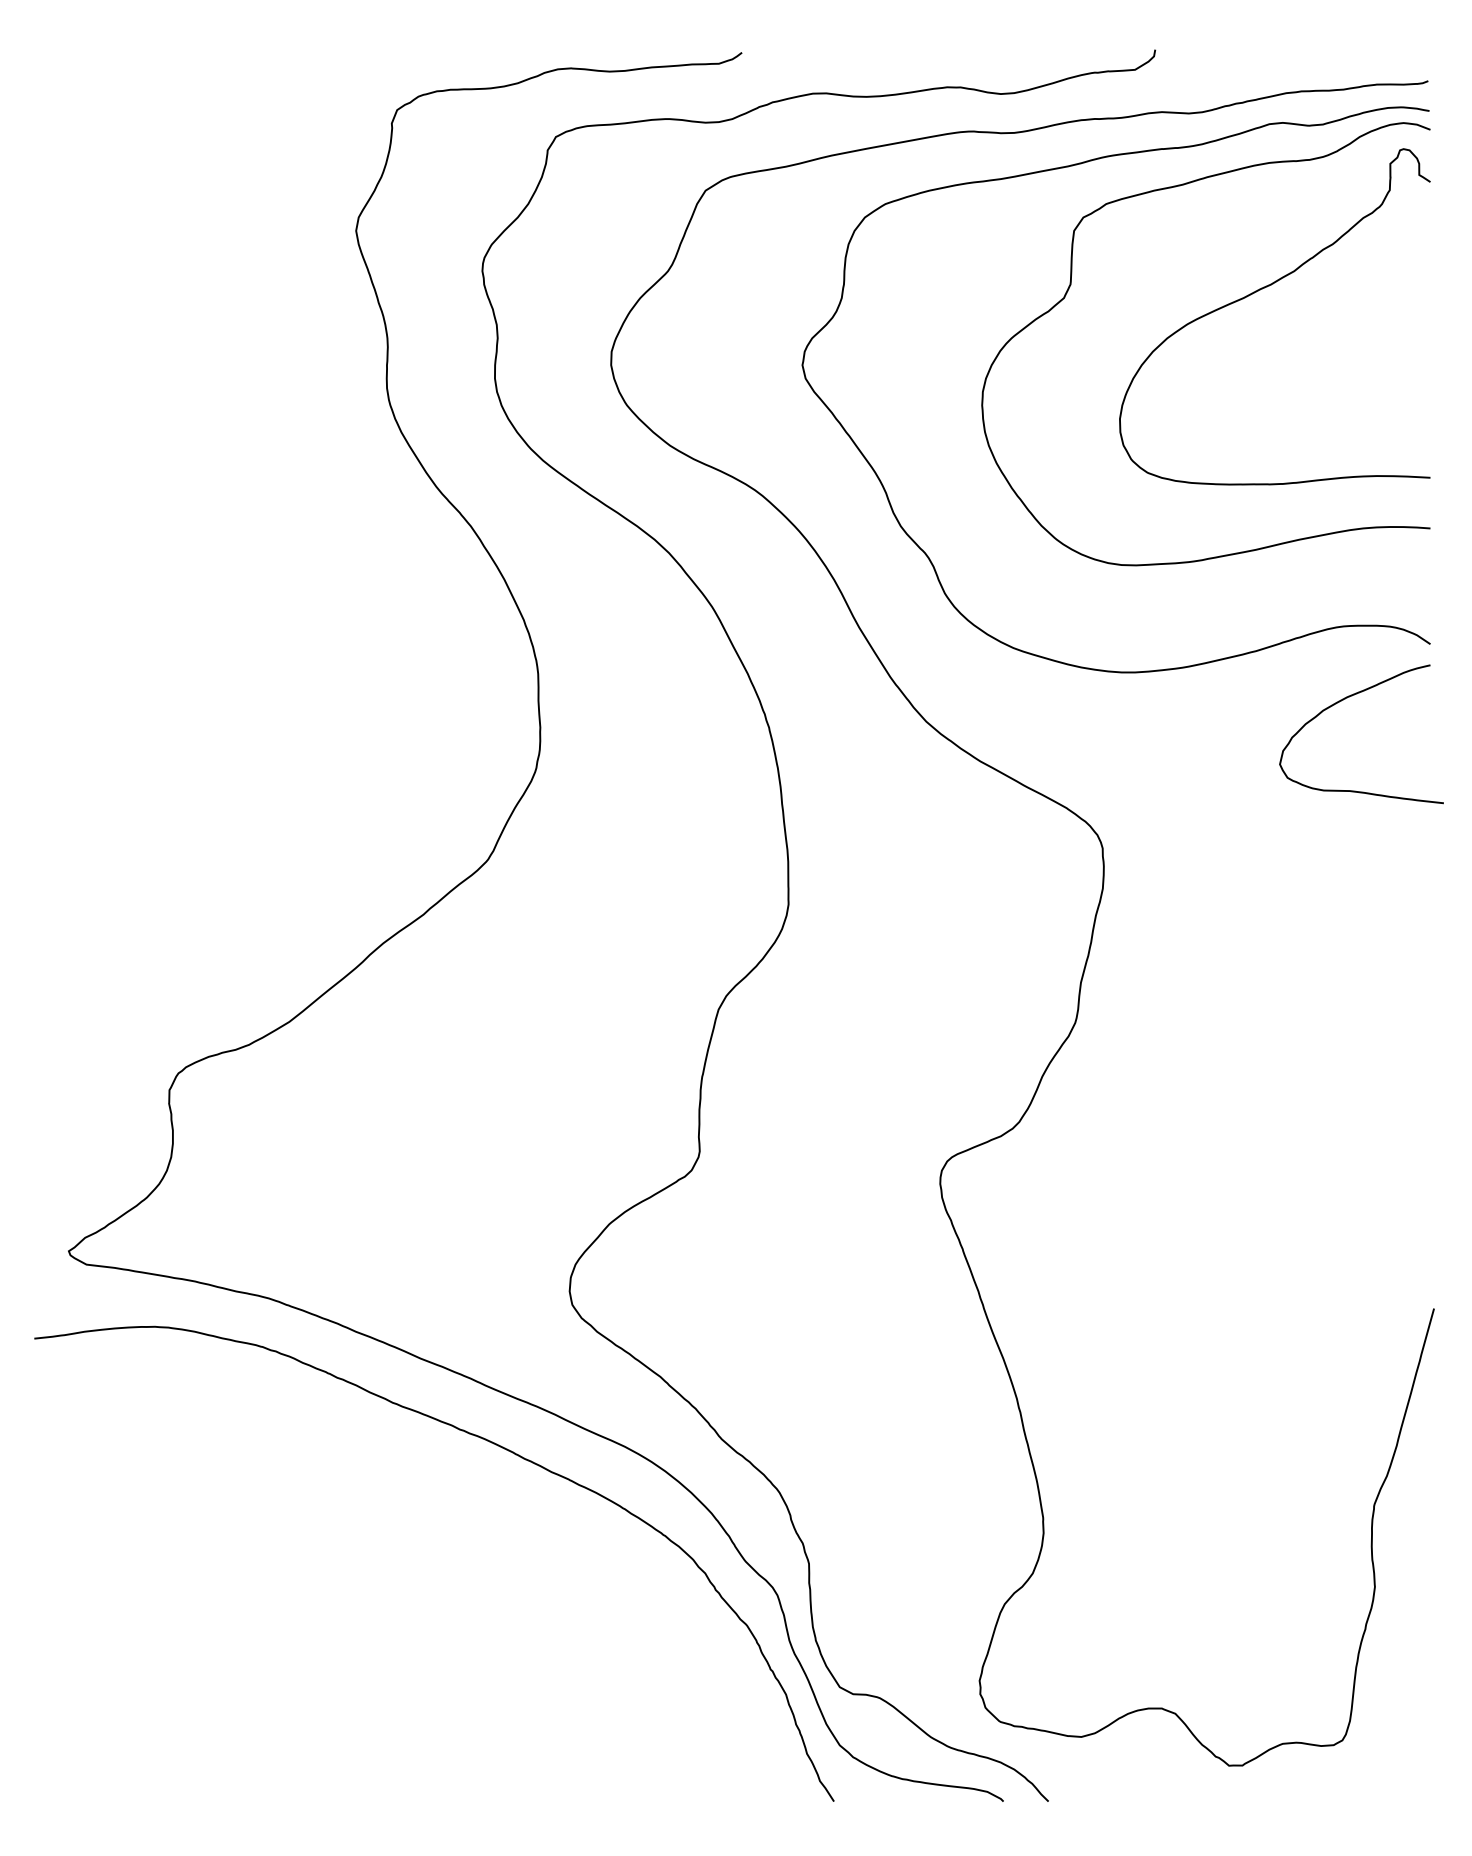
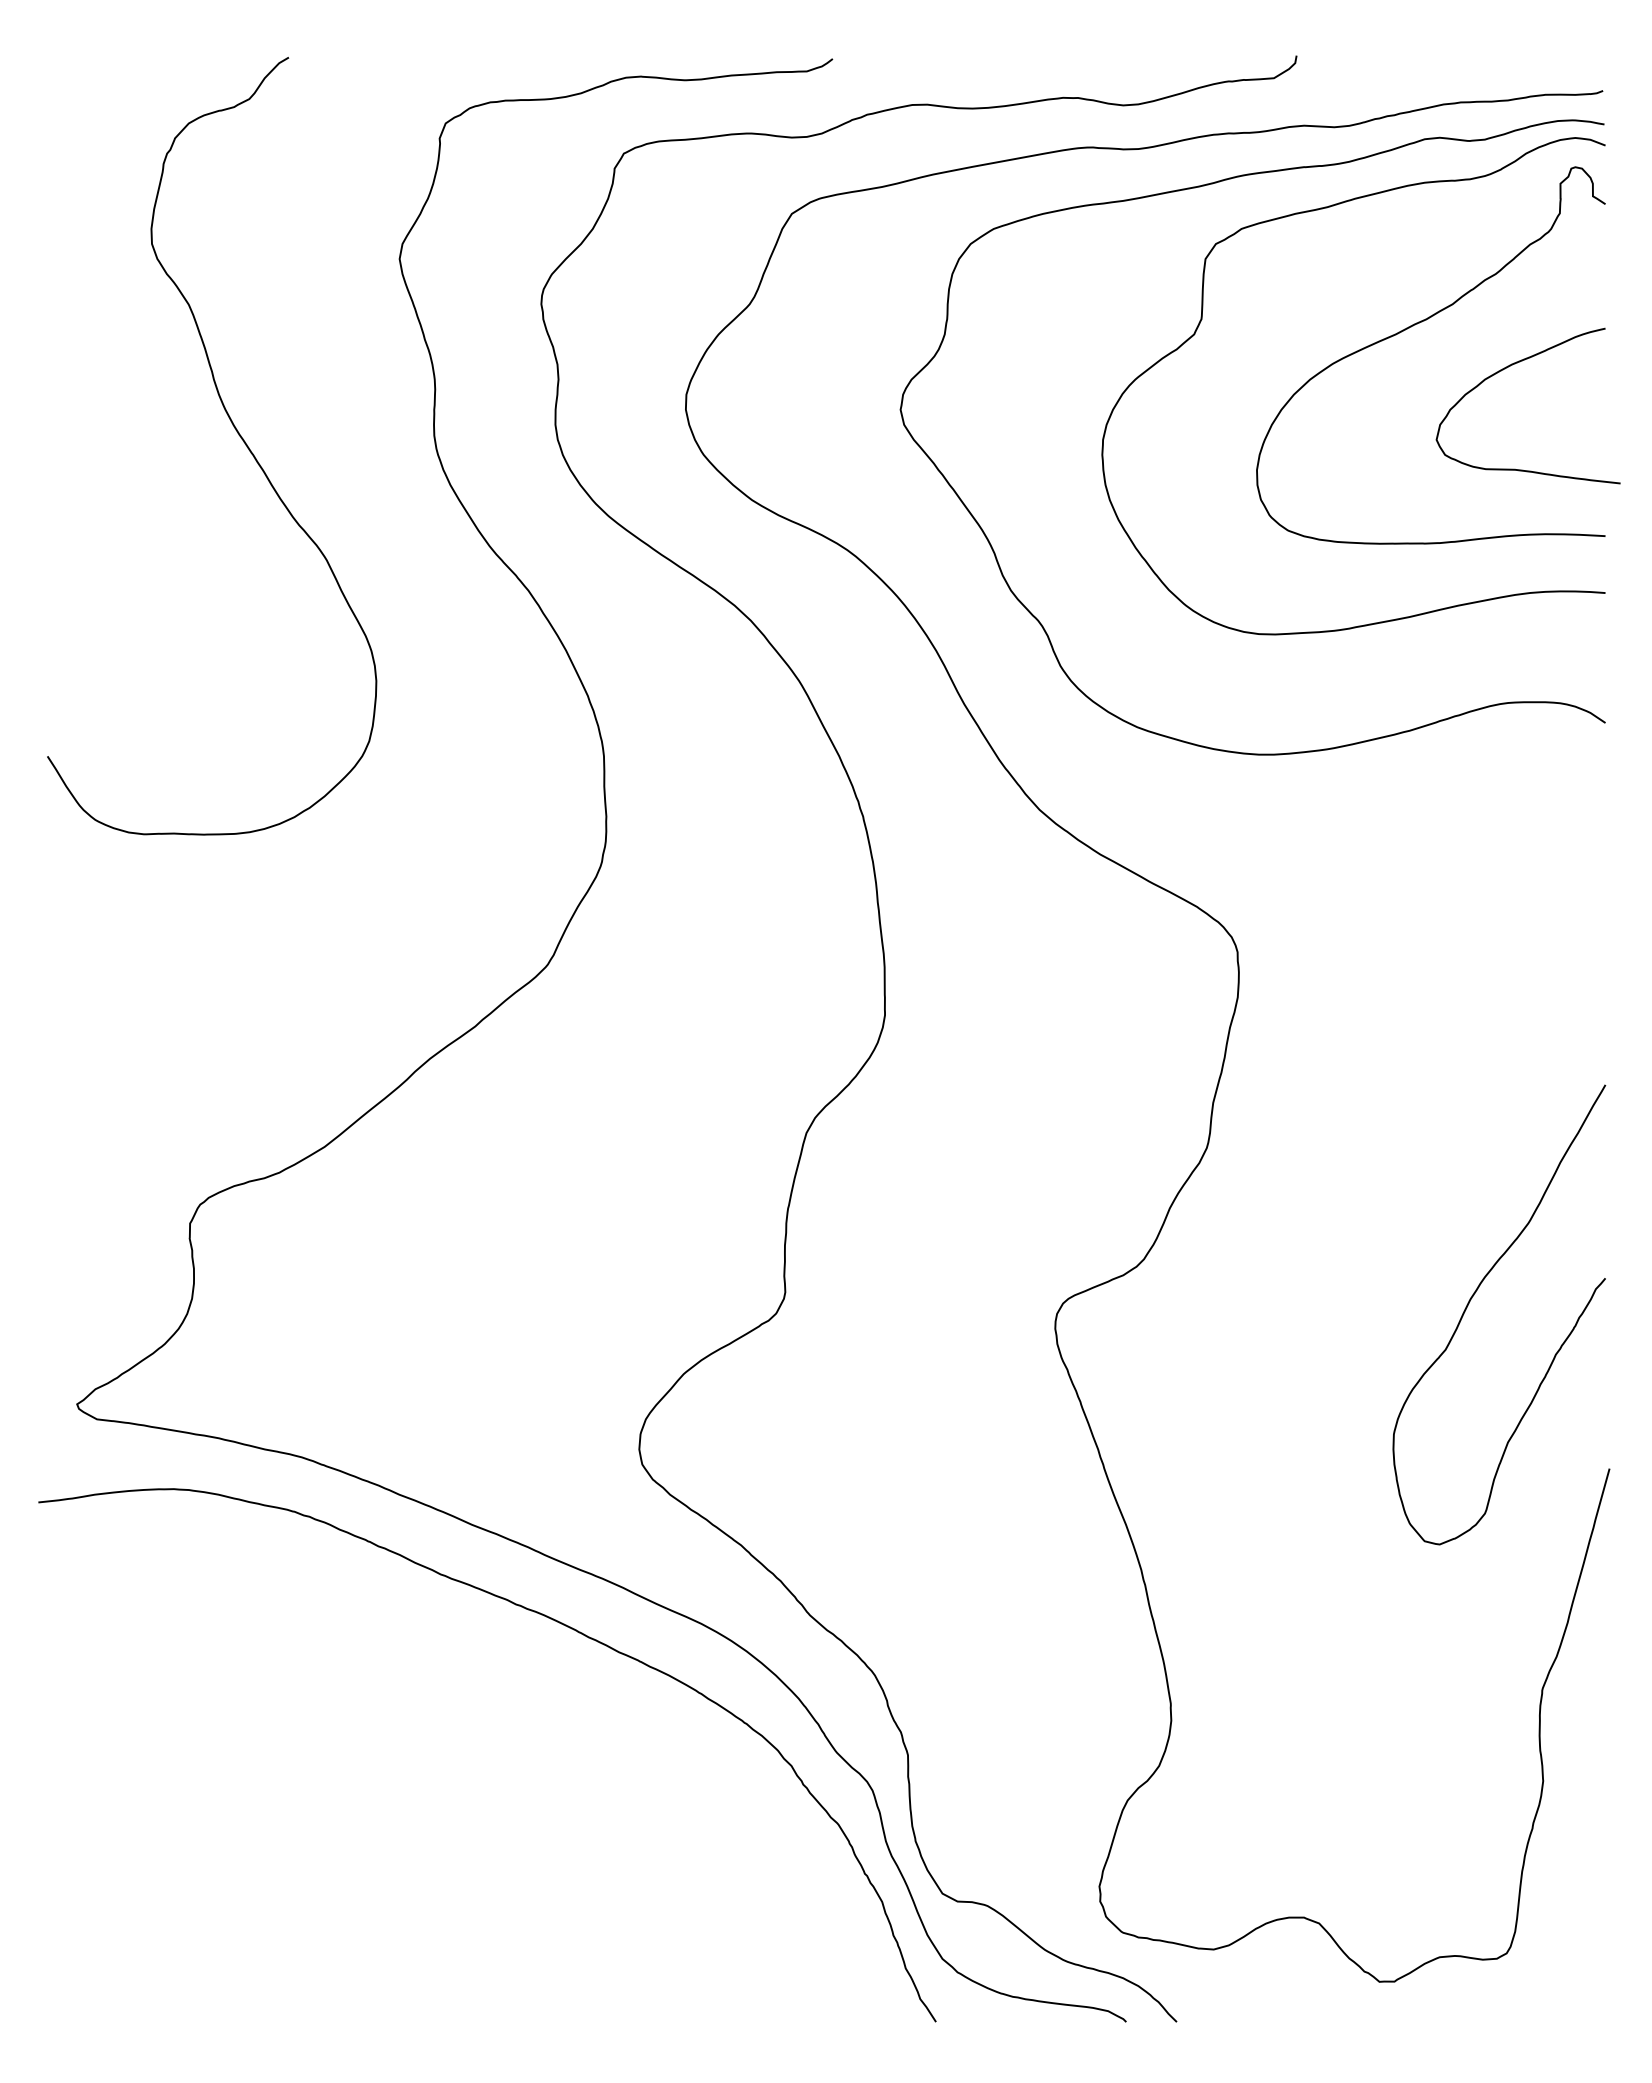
curve: (209, 383) -> (235, 430), added
curve: (1341, 701) -> (1505, 369), moved
curve: (1311, 1156) -> (1472, 1298), added

